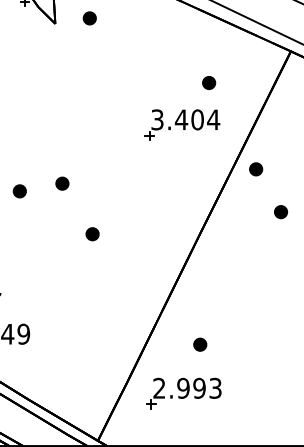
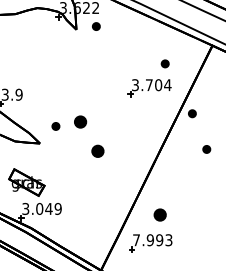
text: (181, 118) -> (149, 84), 3.404 -> 3.704
part: (62, 182) -> (80, 121), size x1.6
part: (280, 212) -> (206, 149), moved
part: (91, 232) -> (97, 150), size x1.6
part: (199, 343) -> (159, 214), size x1.6
text: (159, 388) -> (136, 240), 2.993 -> 7.993

